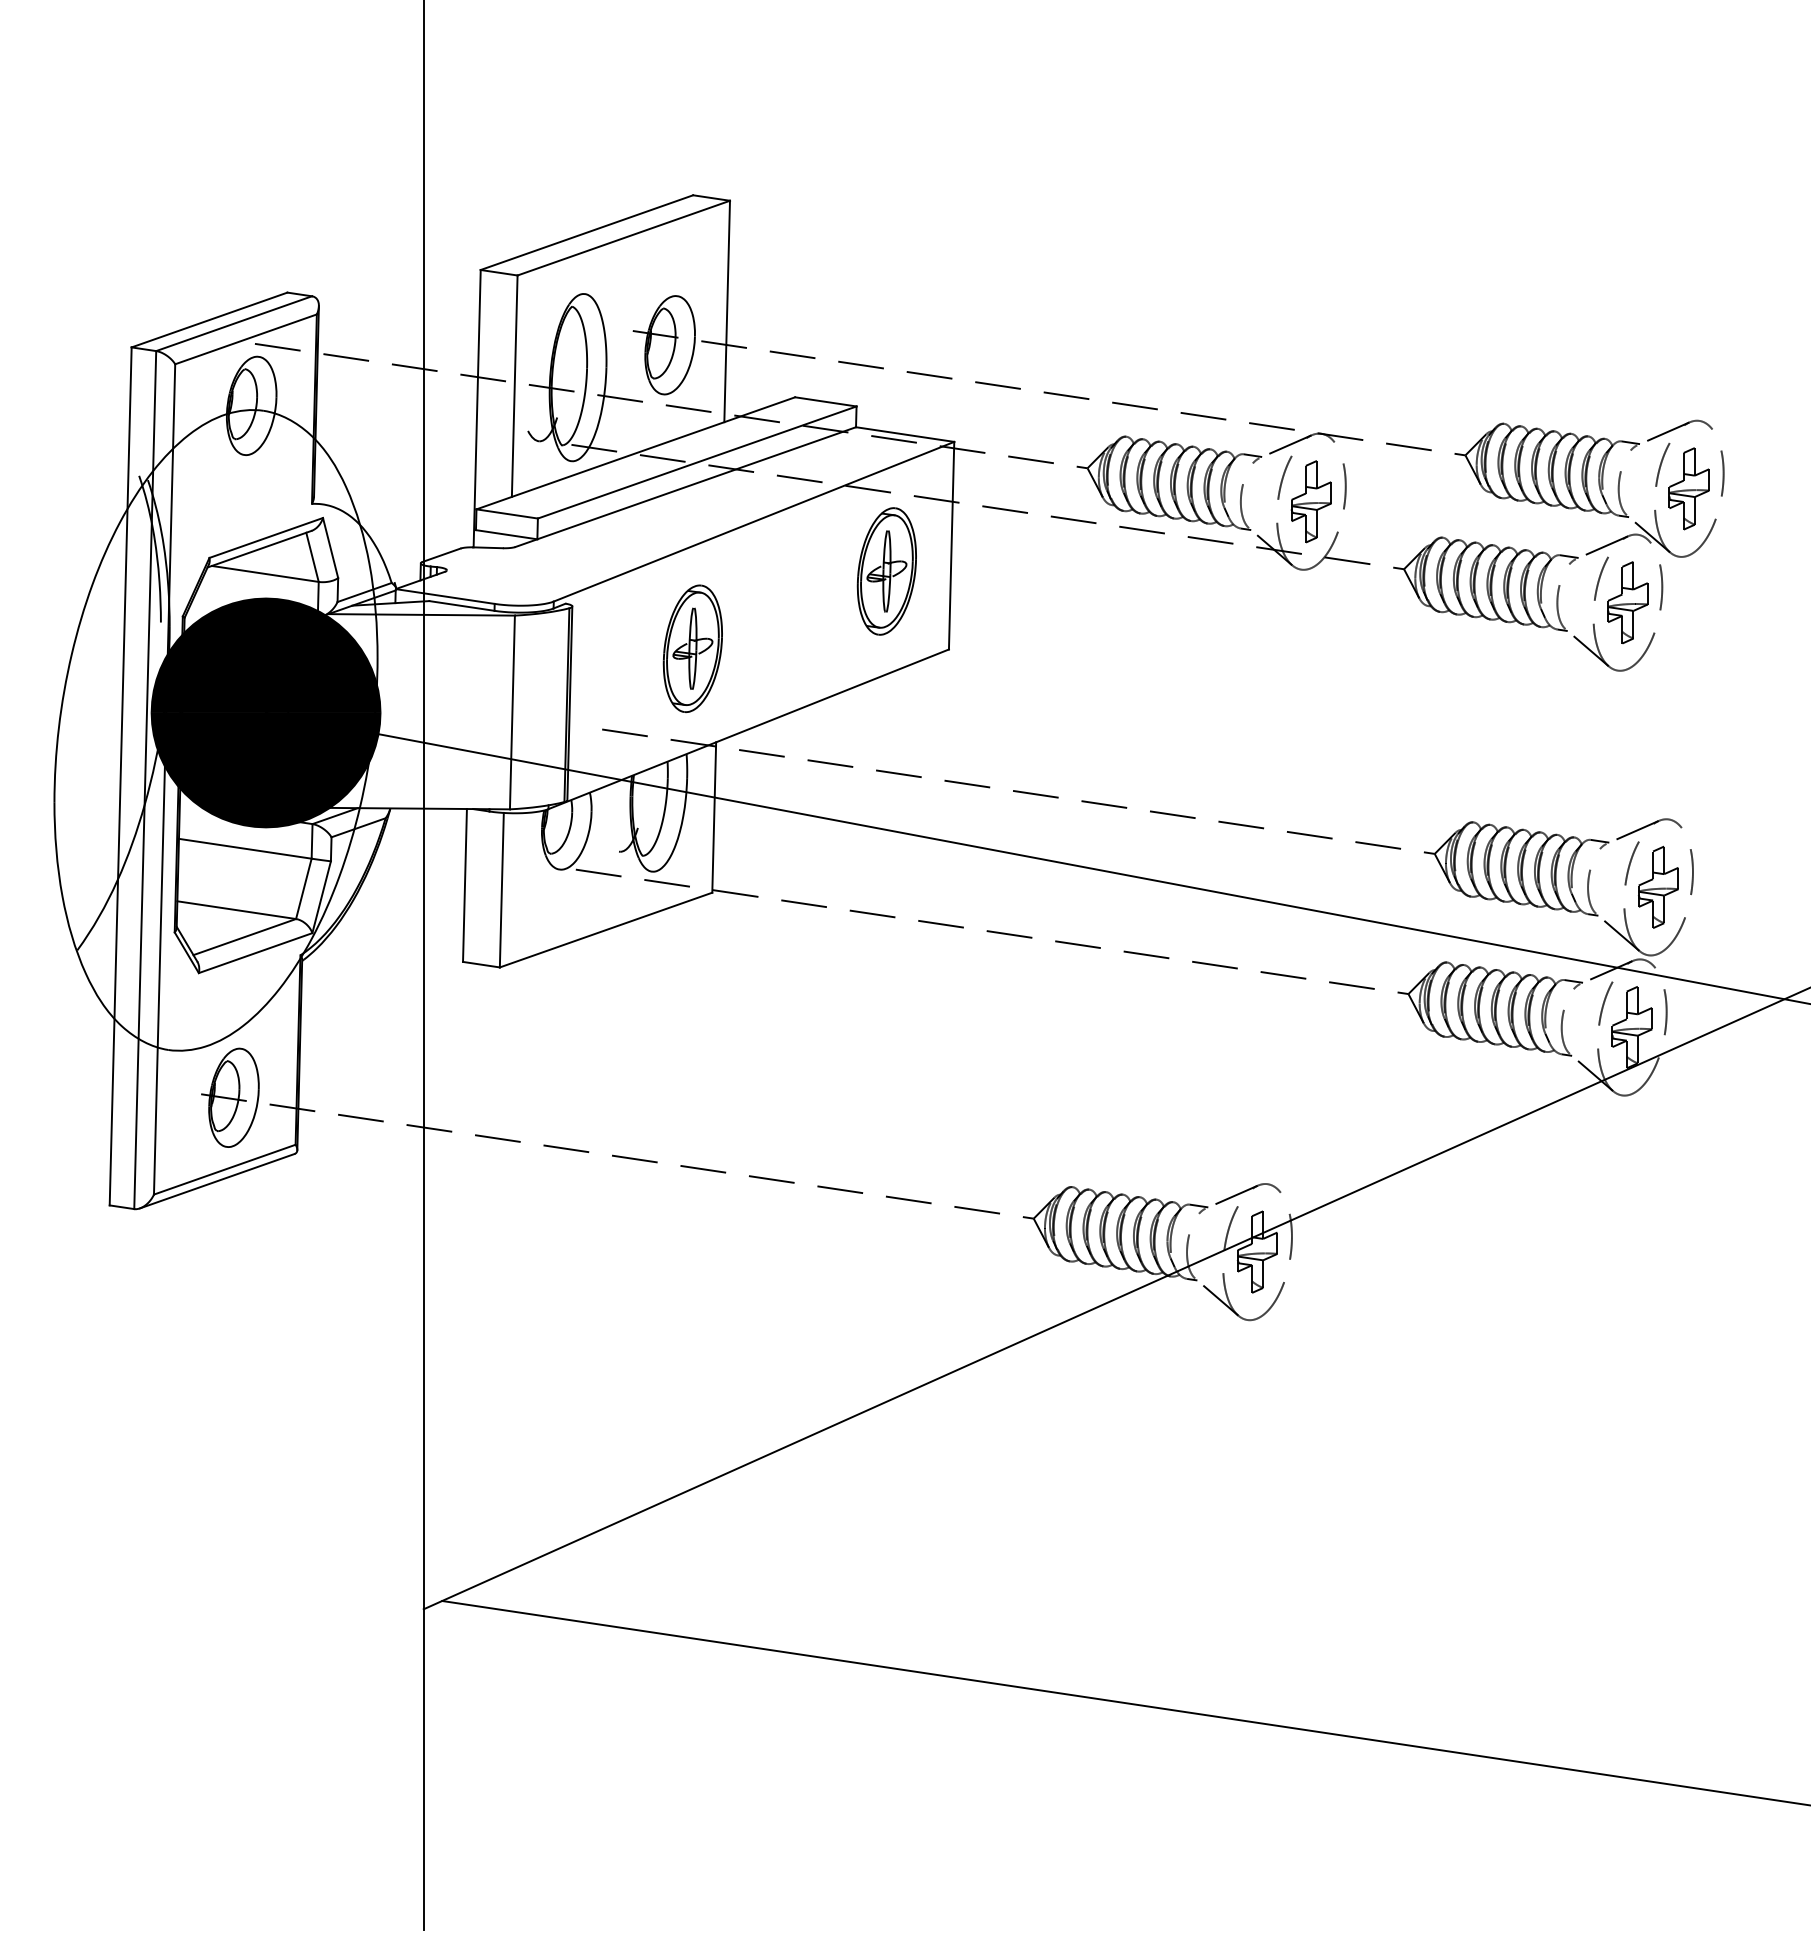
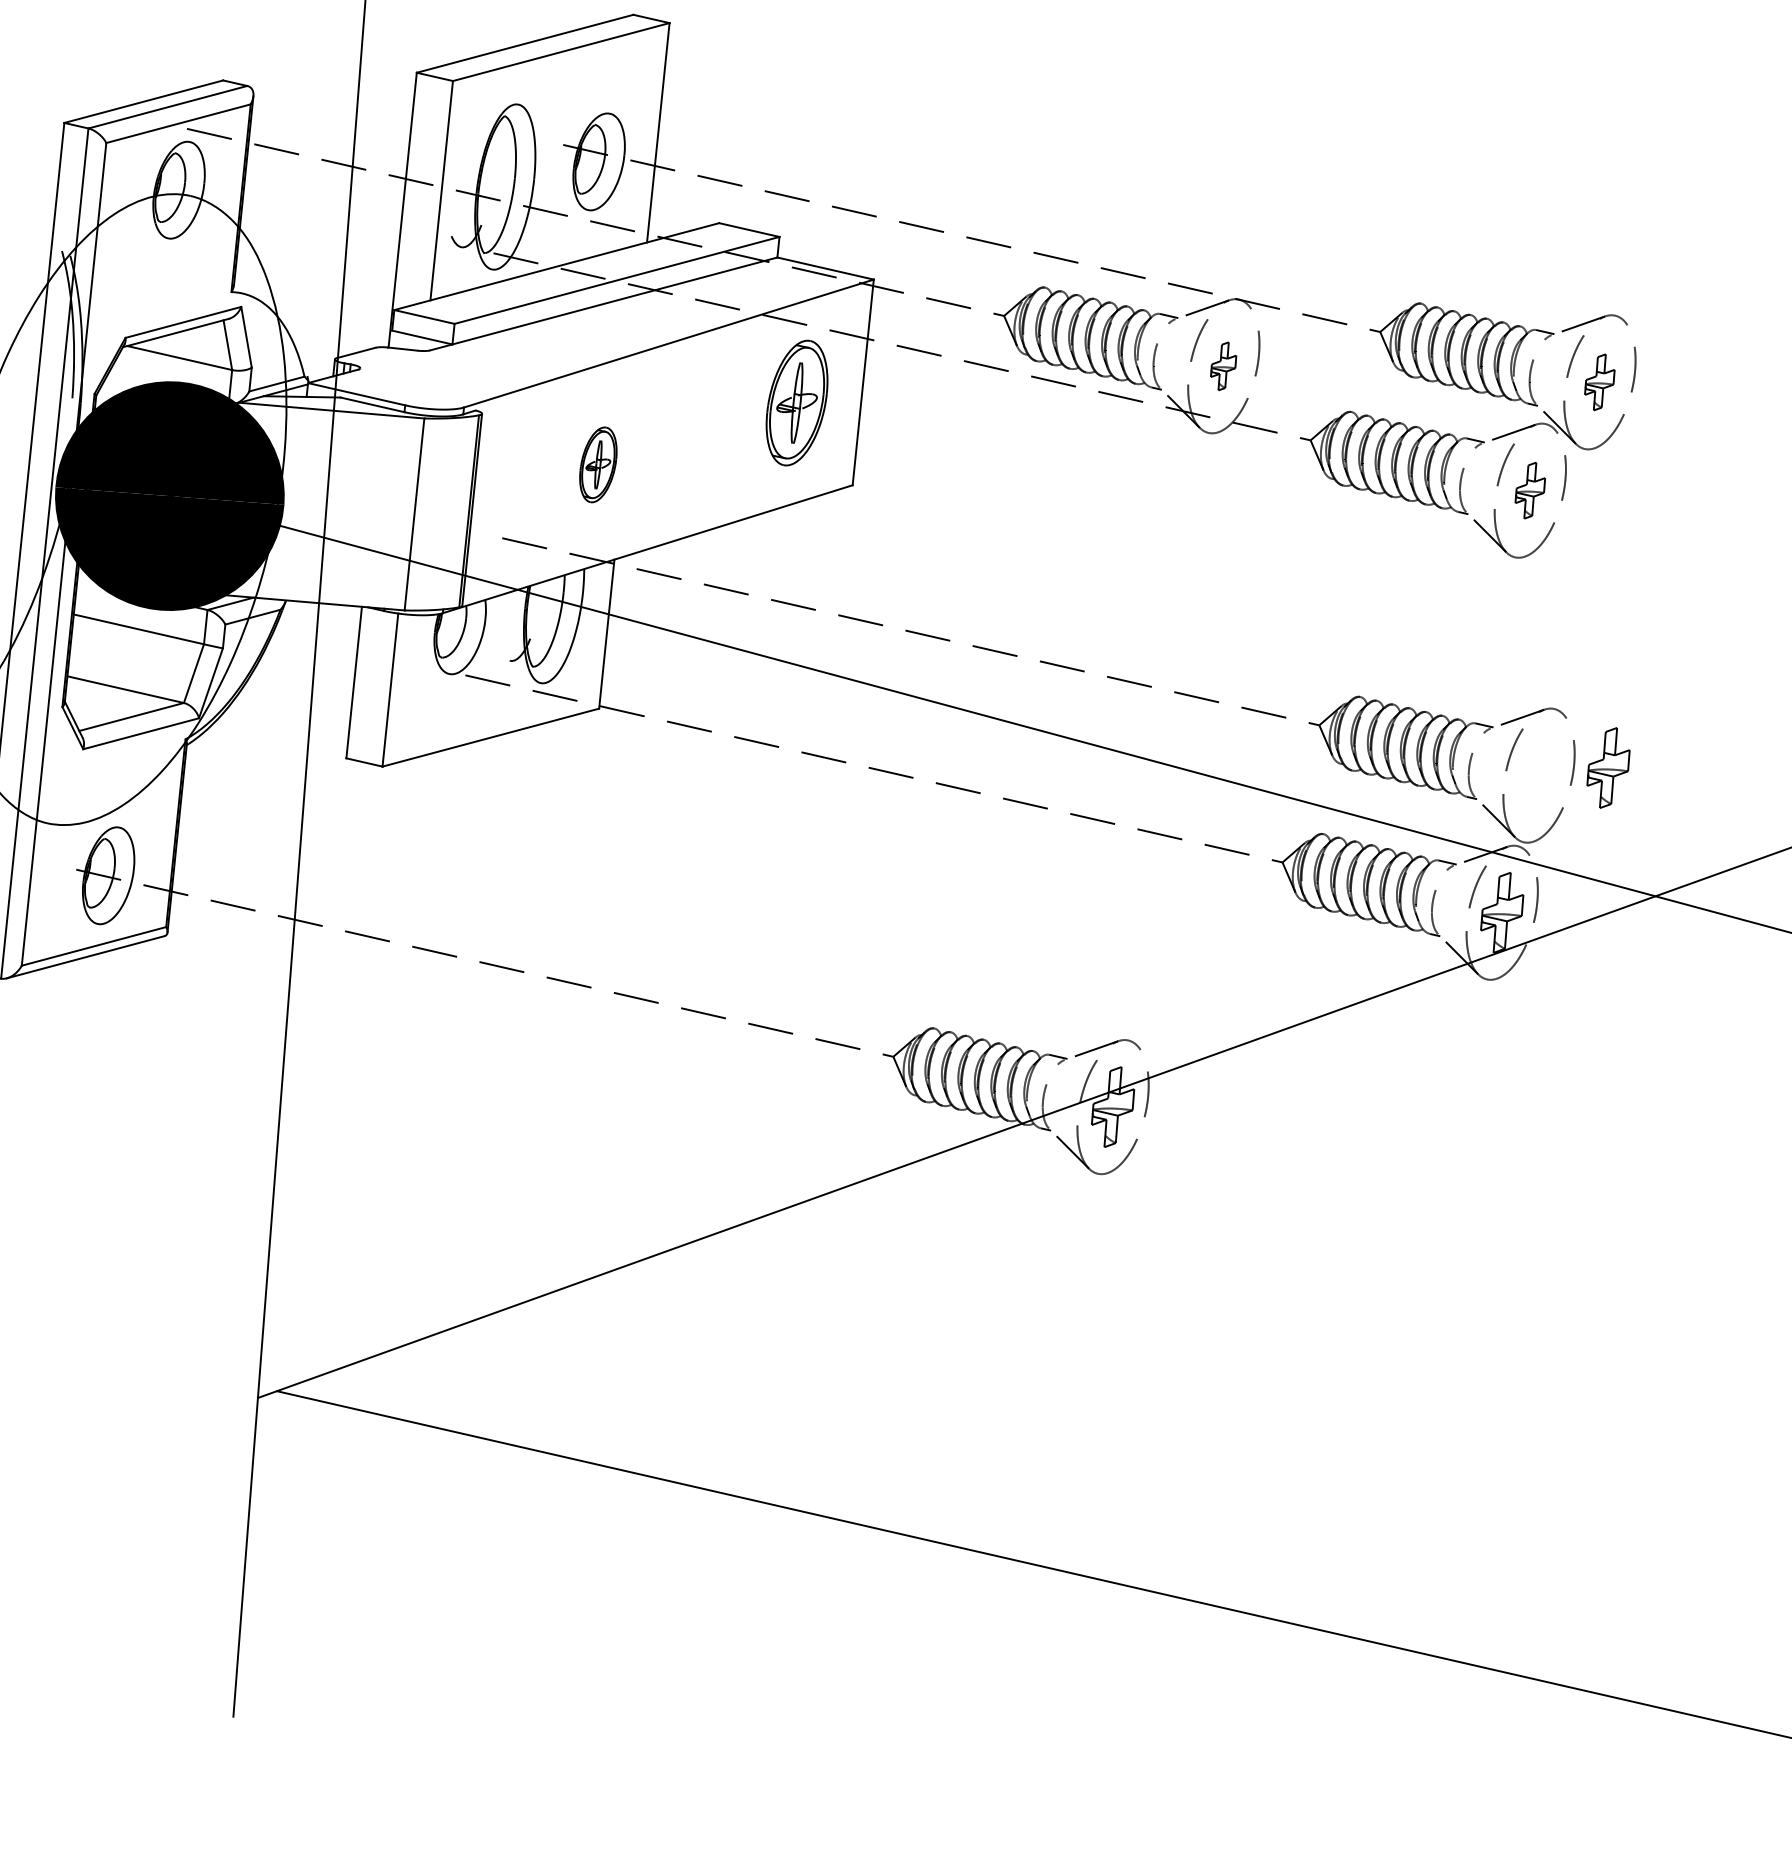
part: (1688, 488) -> (1599, 381), size x0.7
part: (1310, 501) -> (1222, 365), size x0.6
part: (1627, 602) -> (1529, 490), size x0.7
part: (692, 648) -> (598, 464), size x0.6
part: (1658, 886) -> (1608, 767), moved

